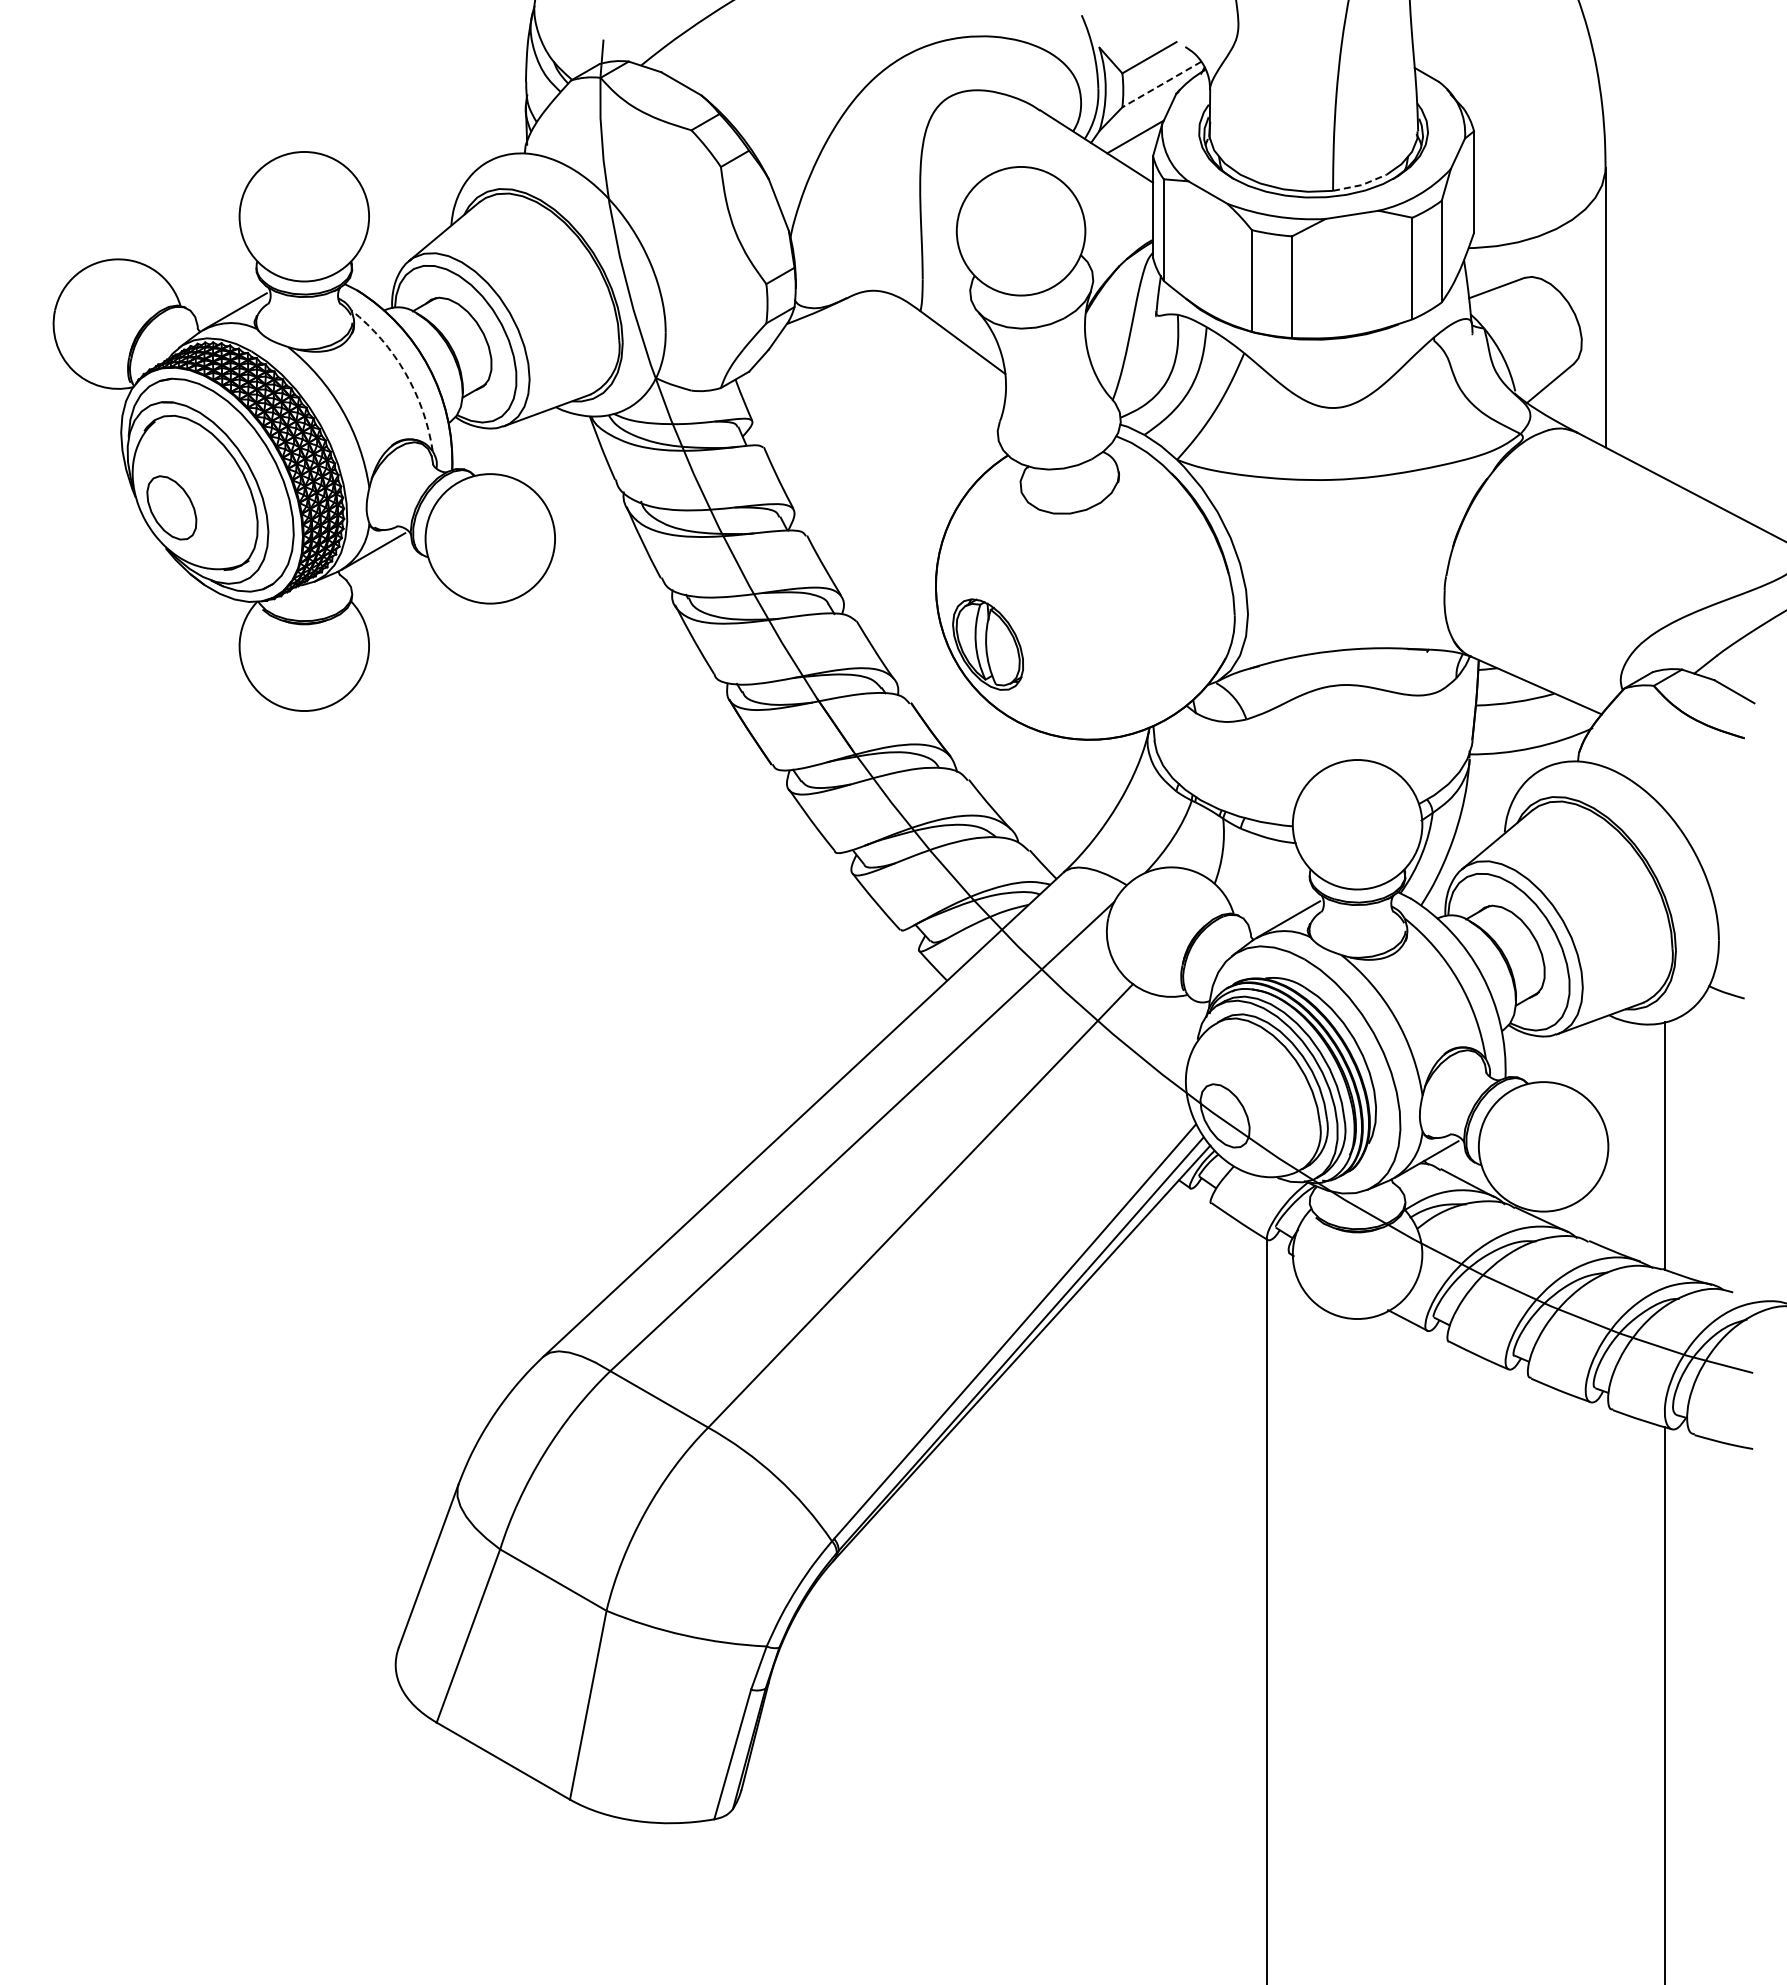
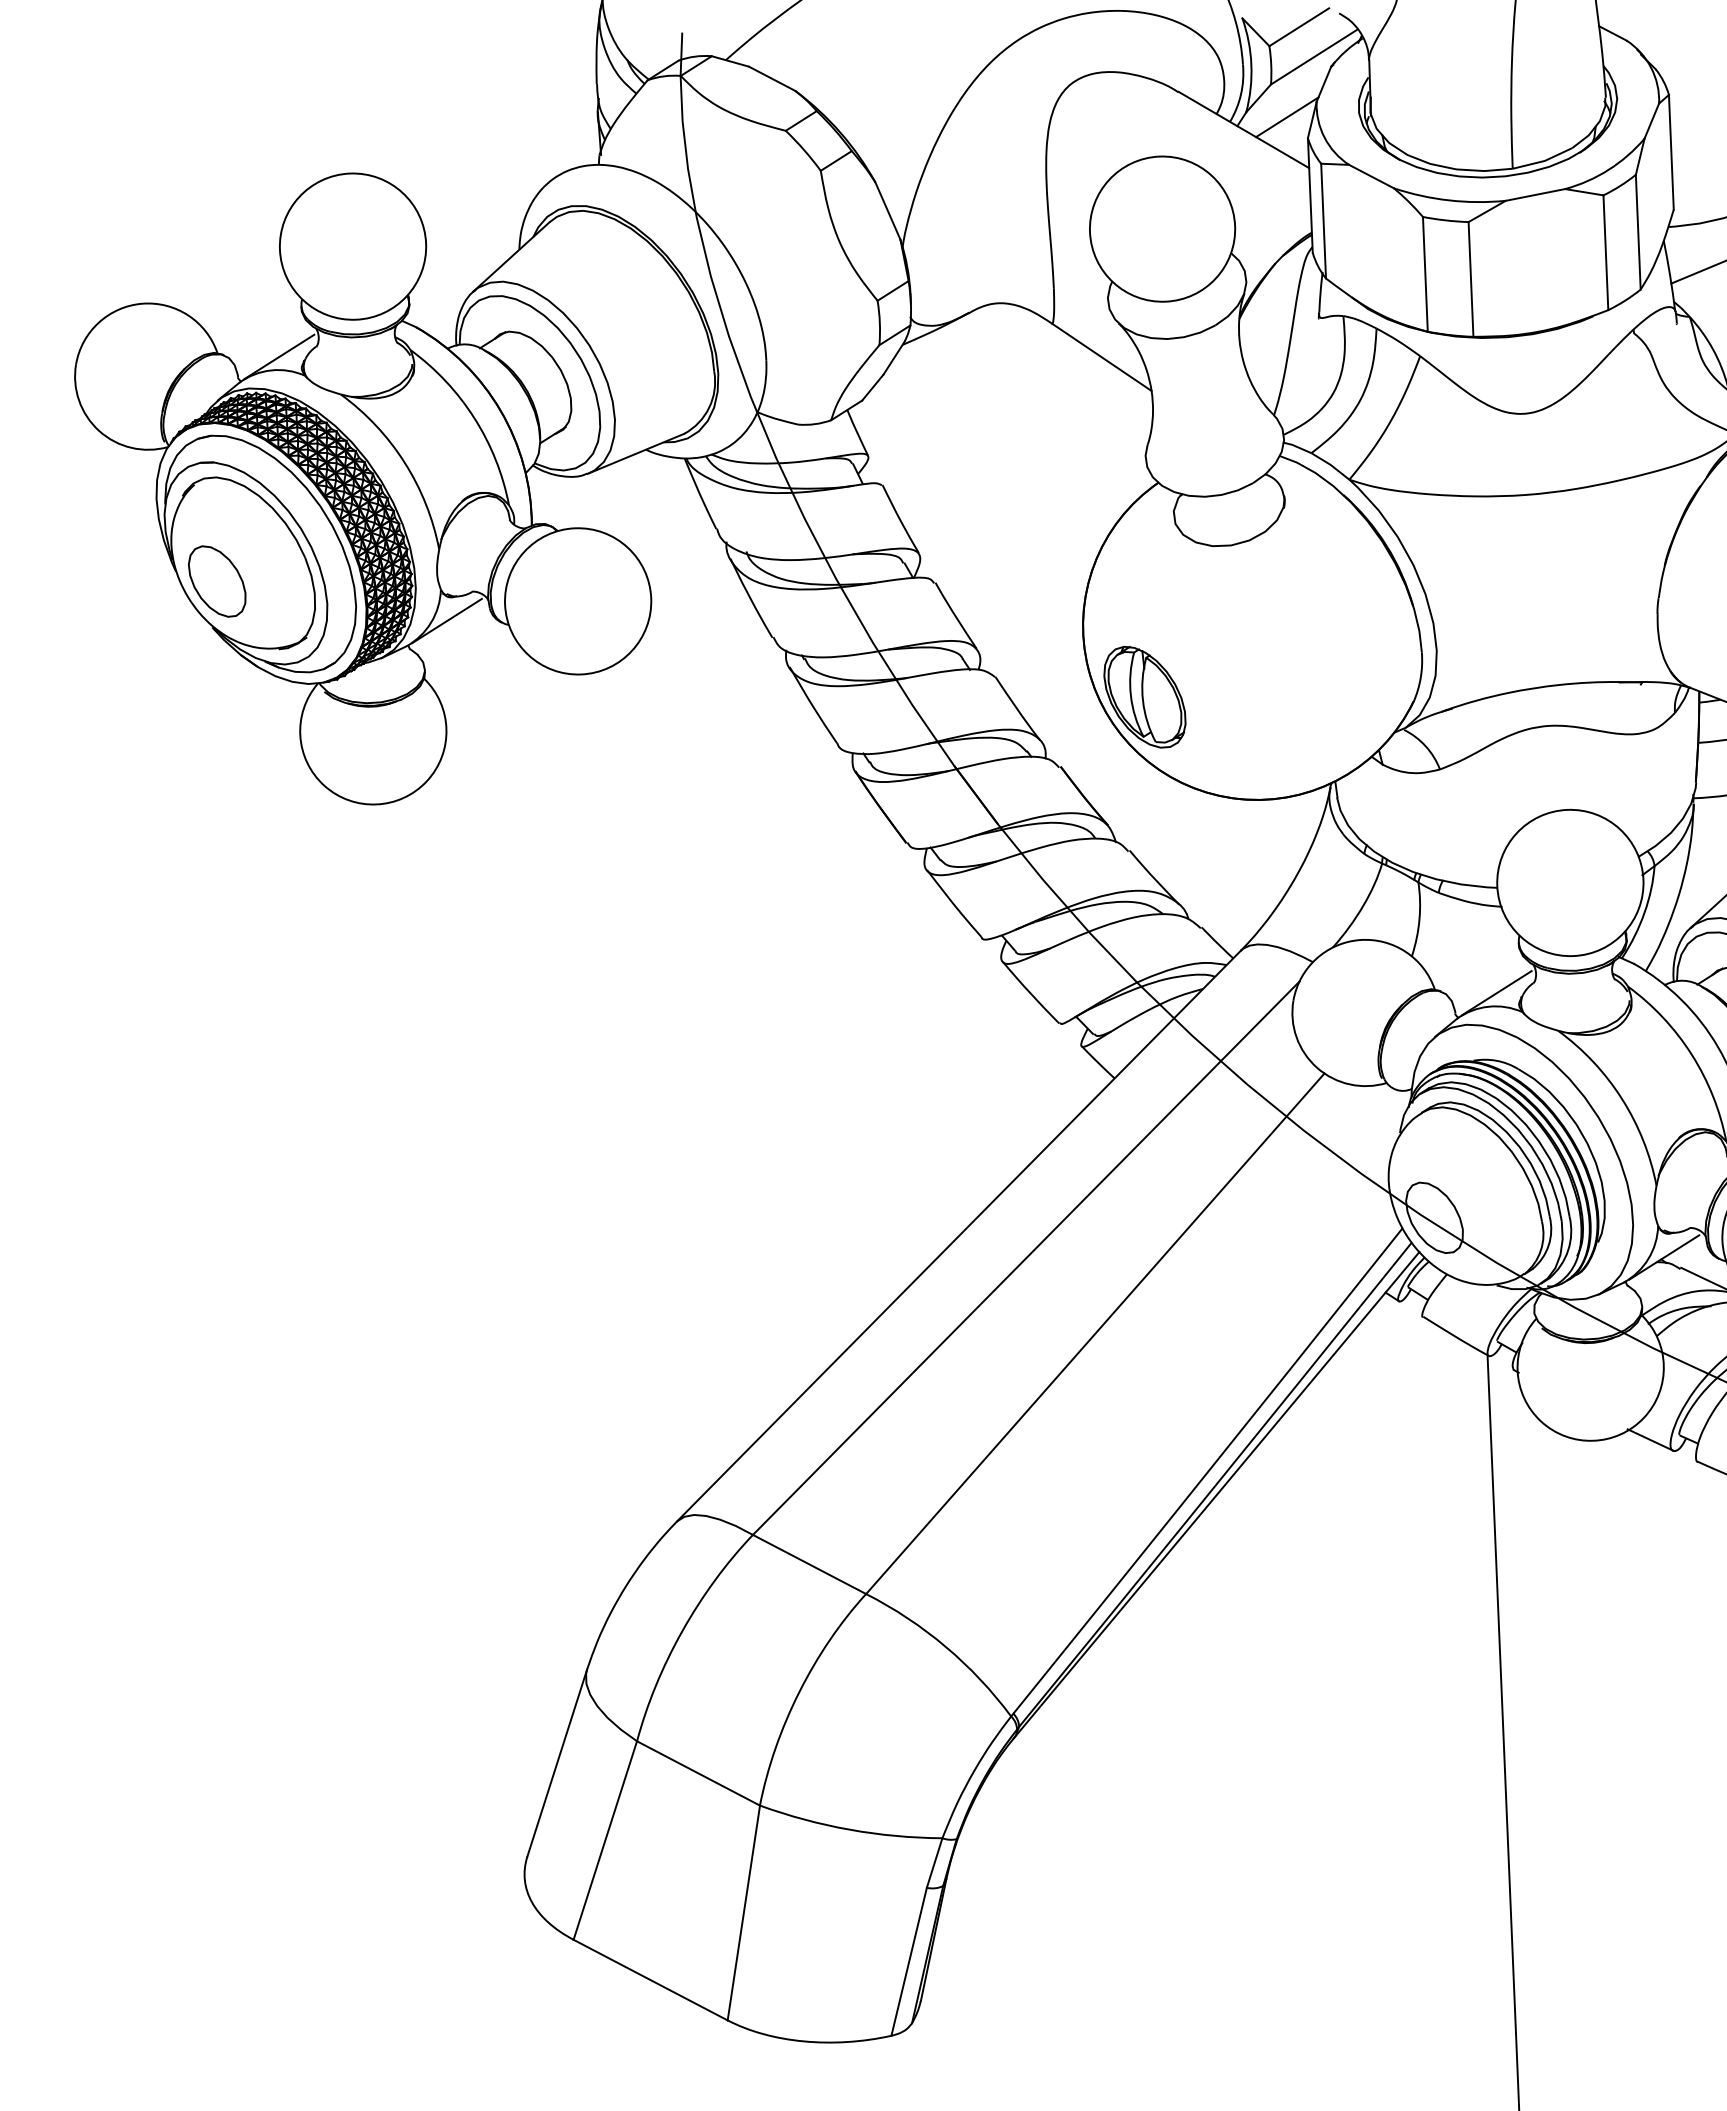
line: (1161, 84) -> (1314, 56), dashed -> solid
line: (1360, 185) -> (1543, 161), dashed -> solid
arc: (405, 373) -> (474, 418), dashed -> solid

